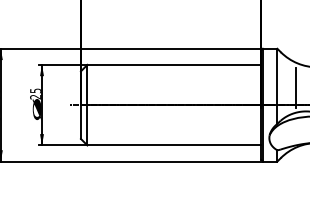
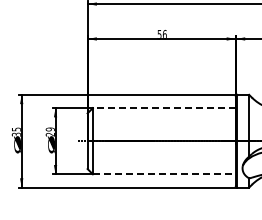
line: (174, 65) -> (164, 108), solid -> dashed
text: (34, 90) -> (49, 129), 25 -> 29
line: (174, 145) -> (164, 174), solid -> dashed

